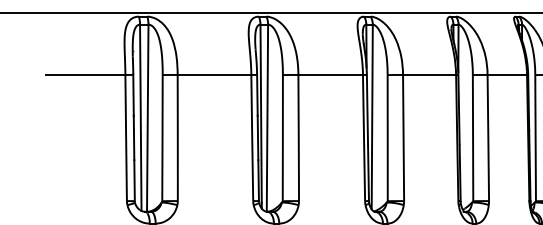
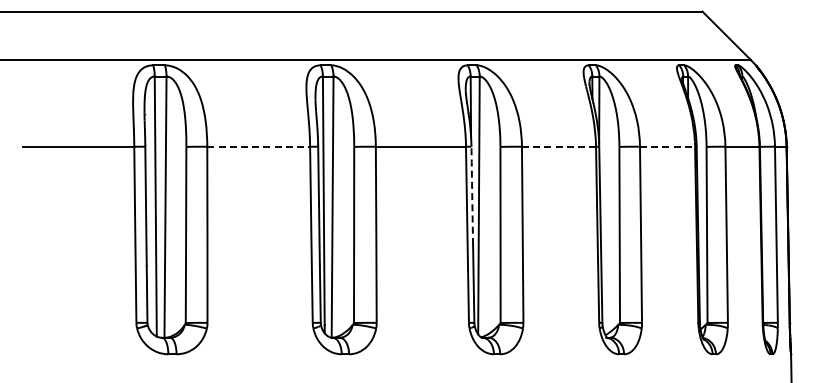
line: (215, 74) -> (259, 146), solid -> dashed
line: (429, 74) -> (559, 146), solid -> dashed
line: (507, 74) -> (667, 146), solid -> dashed
line: (367, 109) -> (472, 194), solid -> dashed

